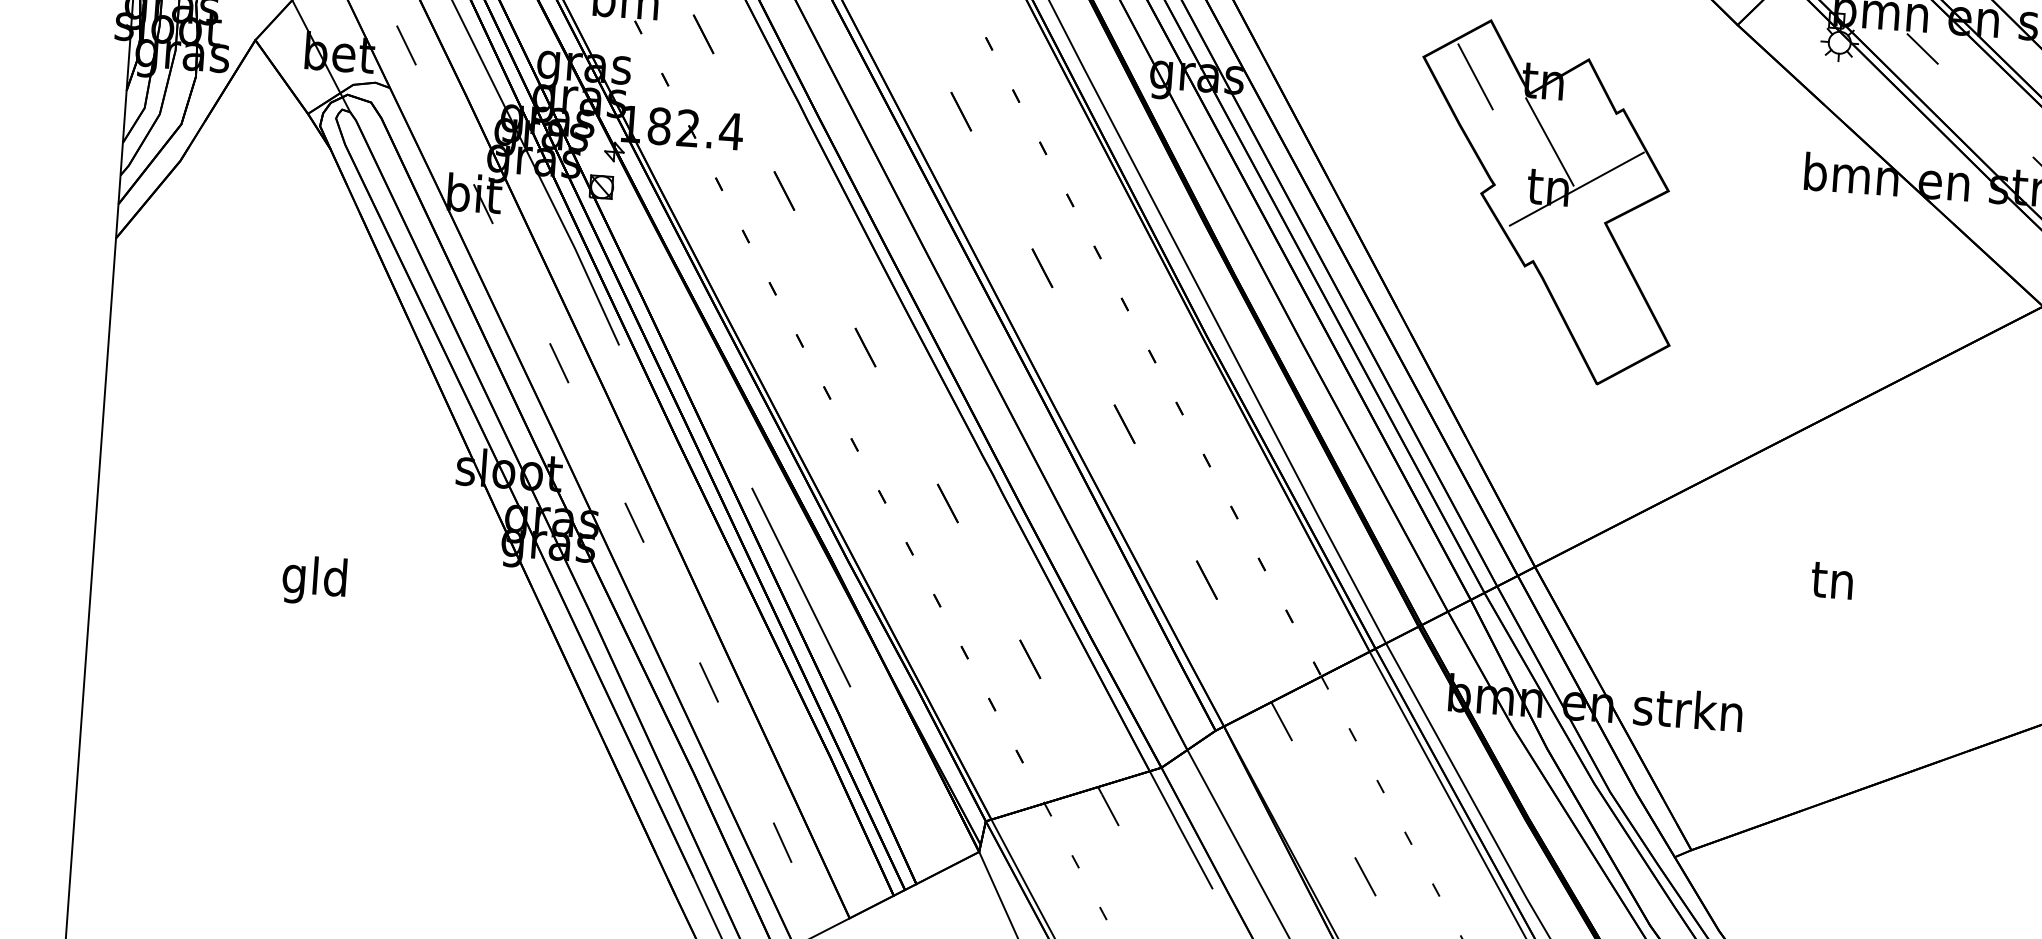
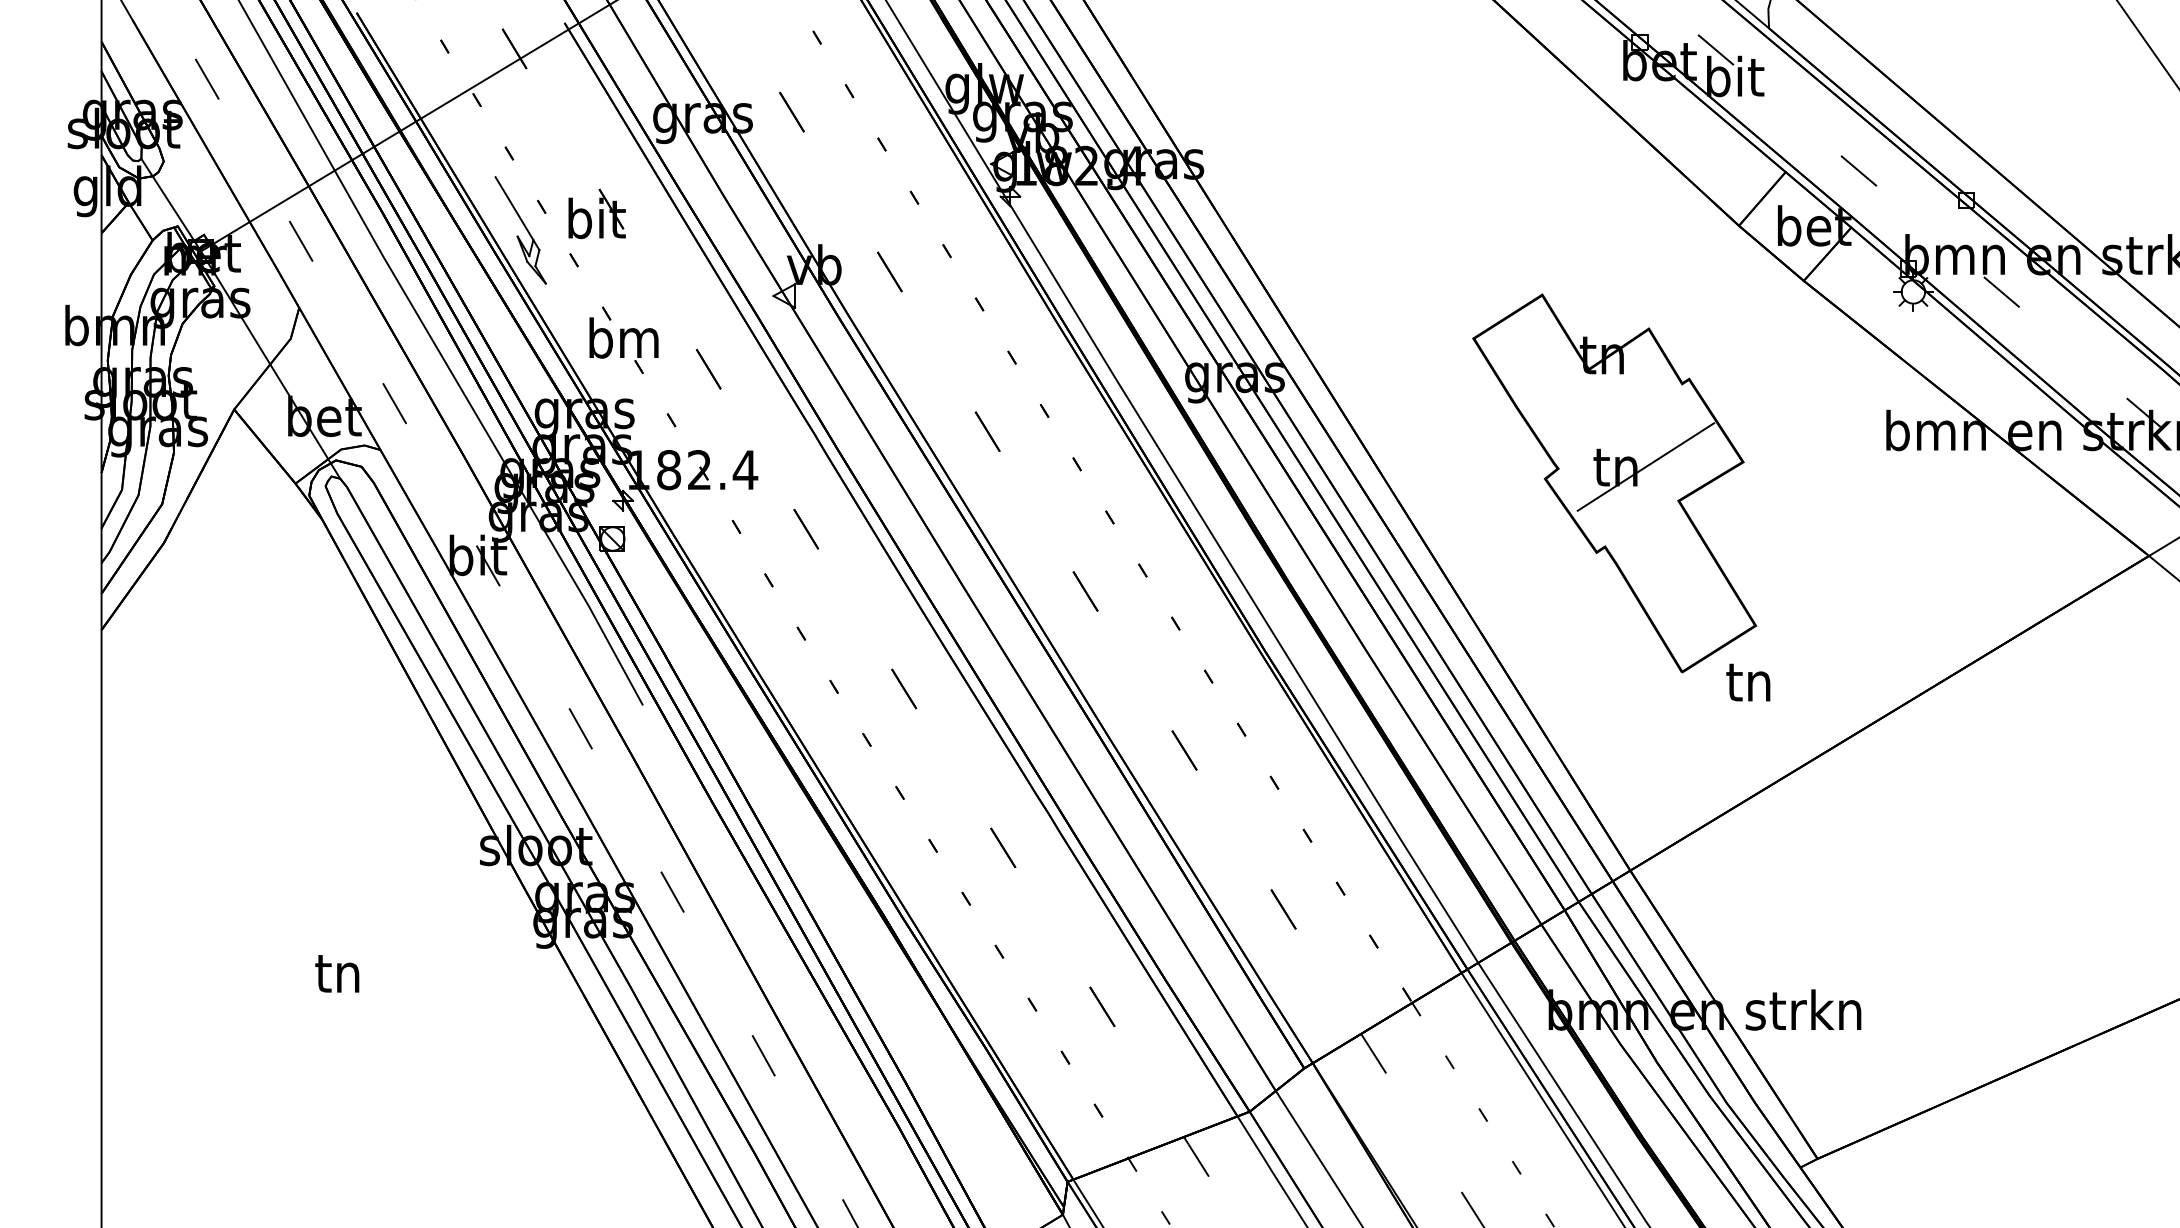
line: (1475, 76) -> (1529, 355), removed
line: (1549, 141) -> (1613, 418), removed
text: (314, 580) -> (337, 977), gld -> tn
text: (1832, 580) -> (1748, 682), moved
line: (800, 587) -> (853, 948), removed

